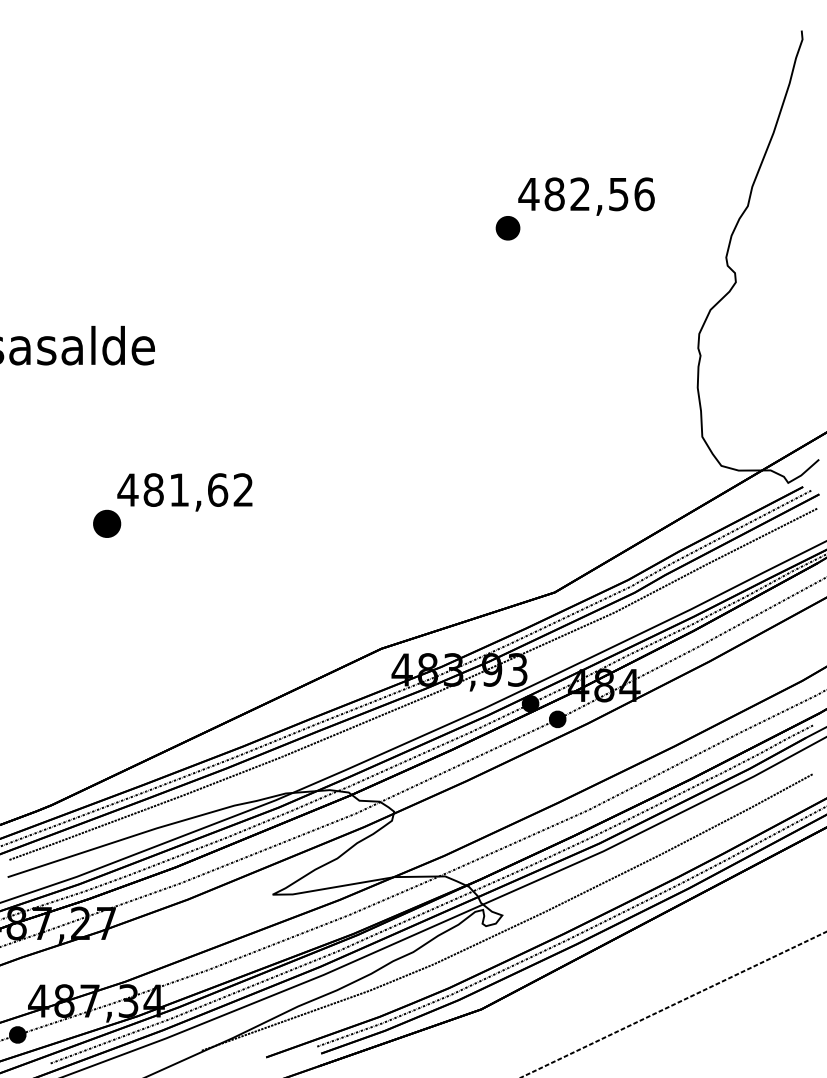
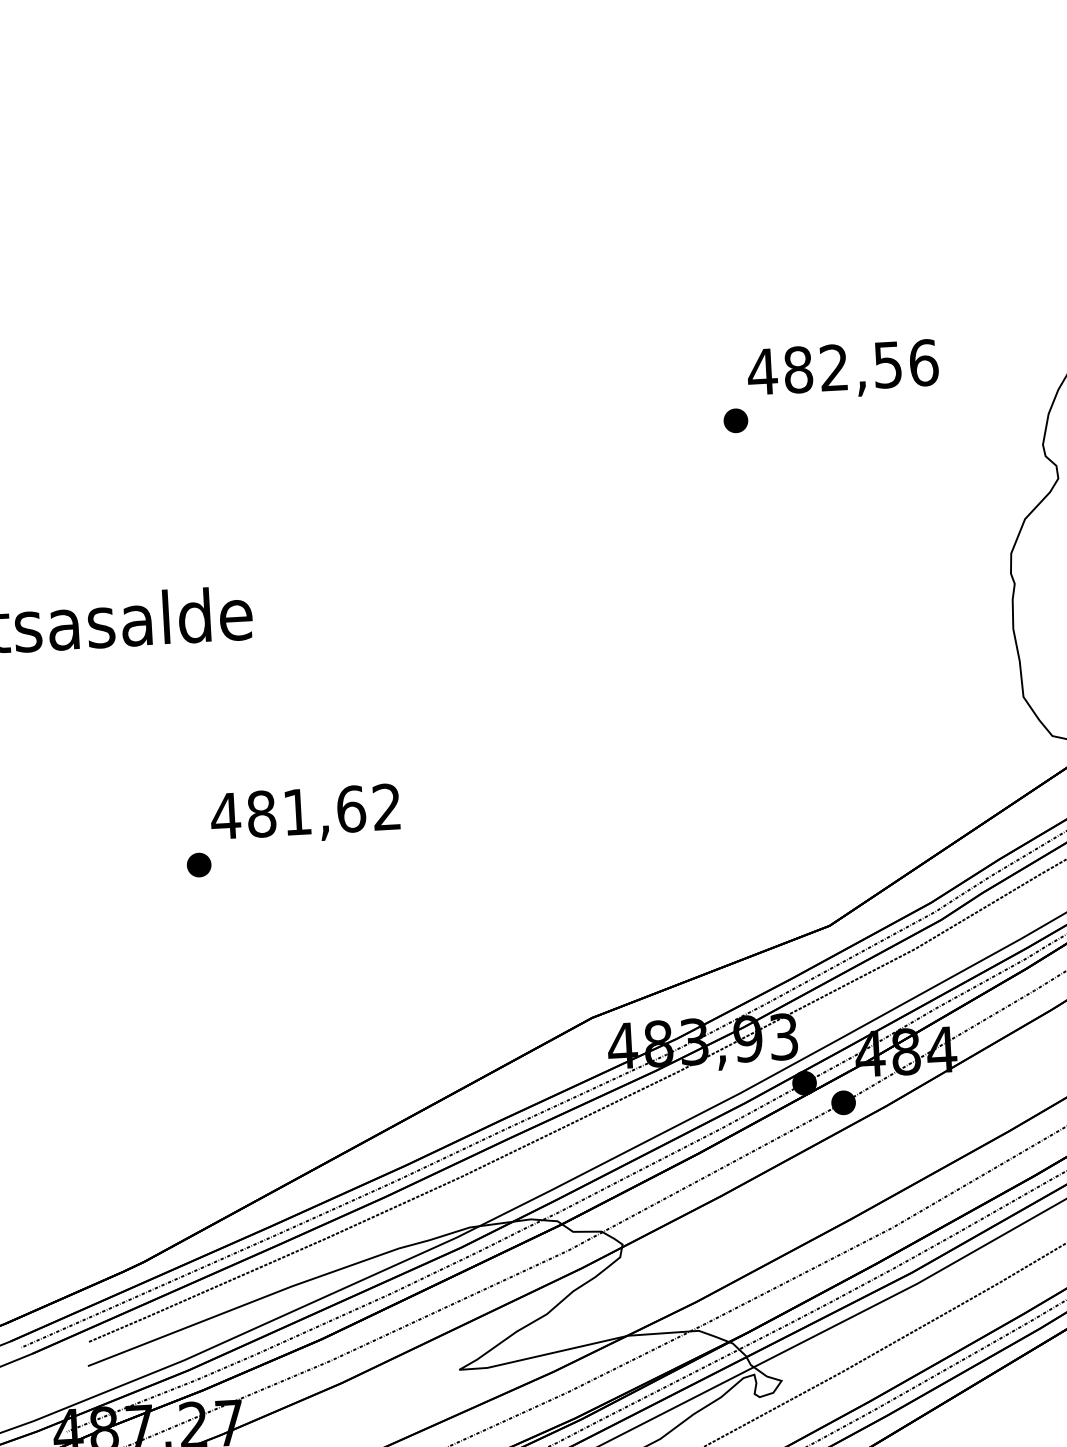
part: (507, 227) -> (735, 419), size x0.71
part: (106, 523) -> (198, 864), size x0.62

